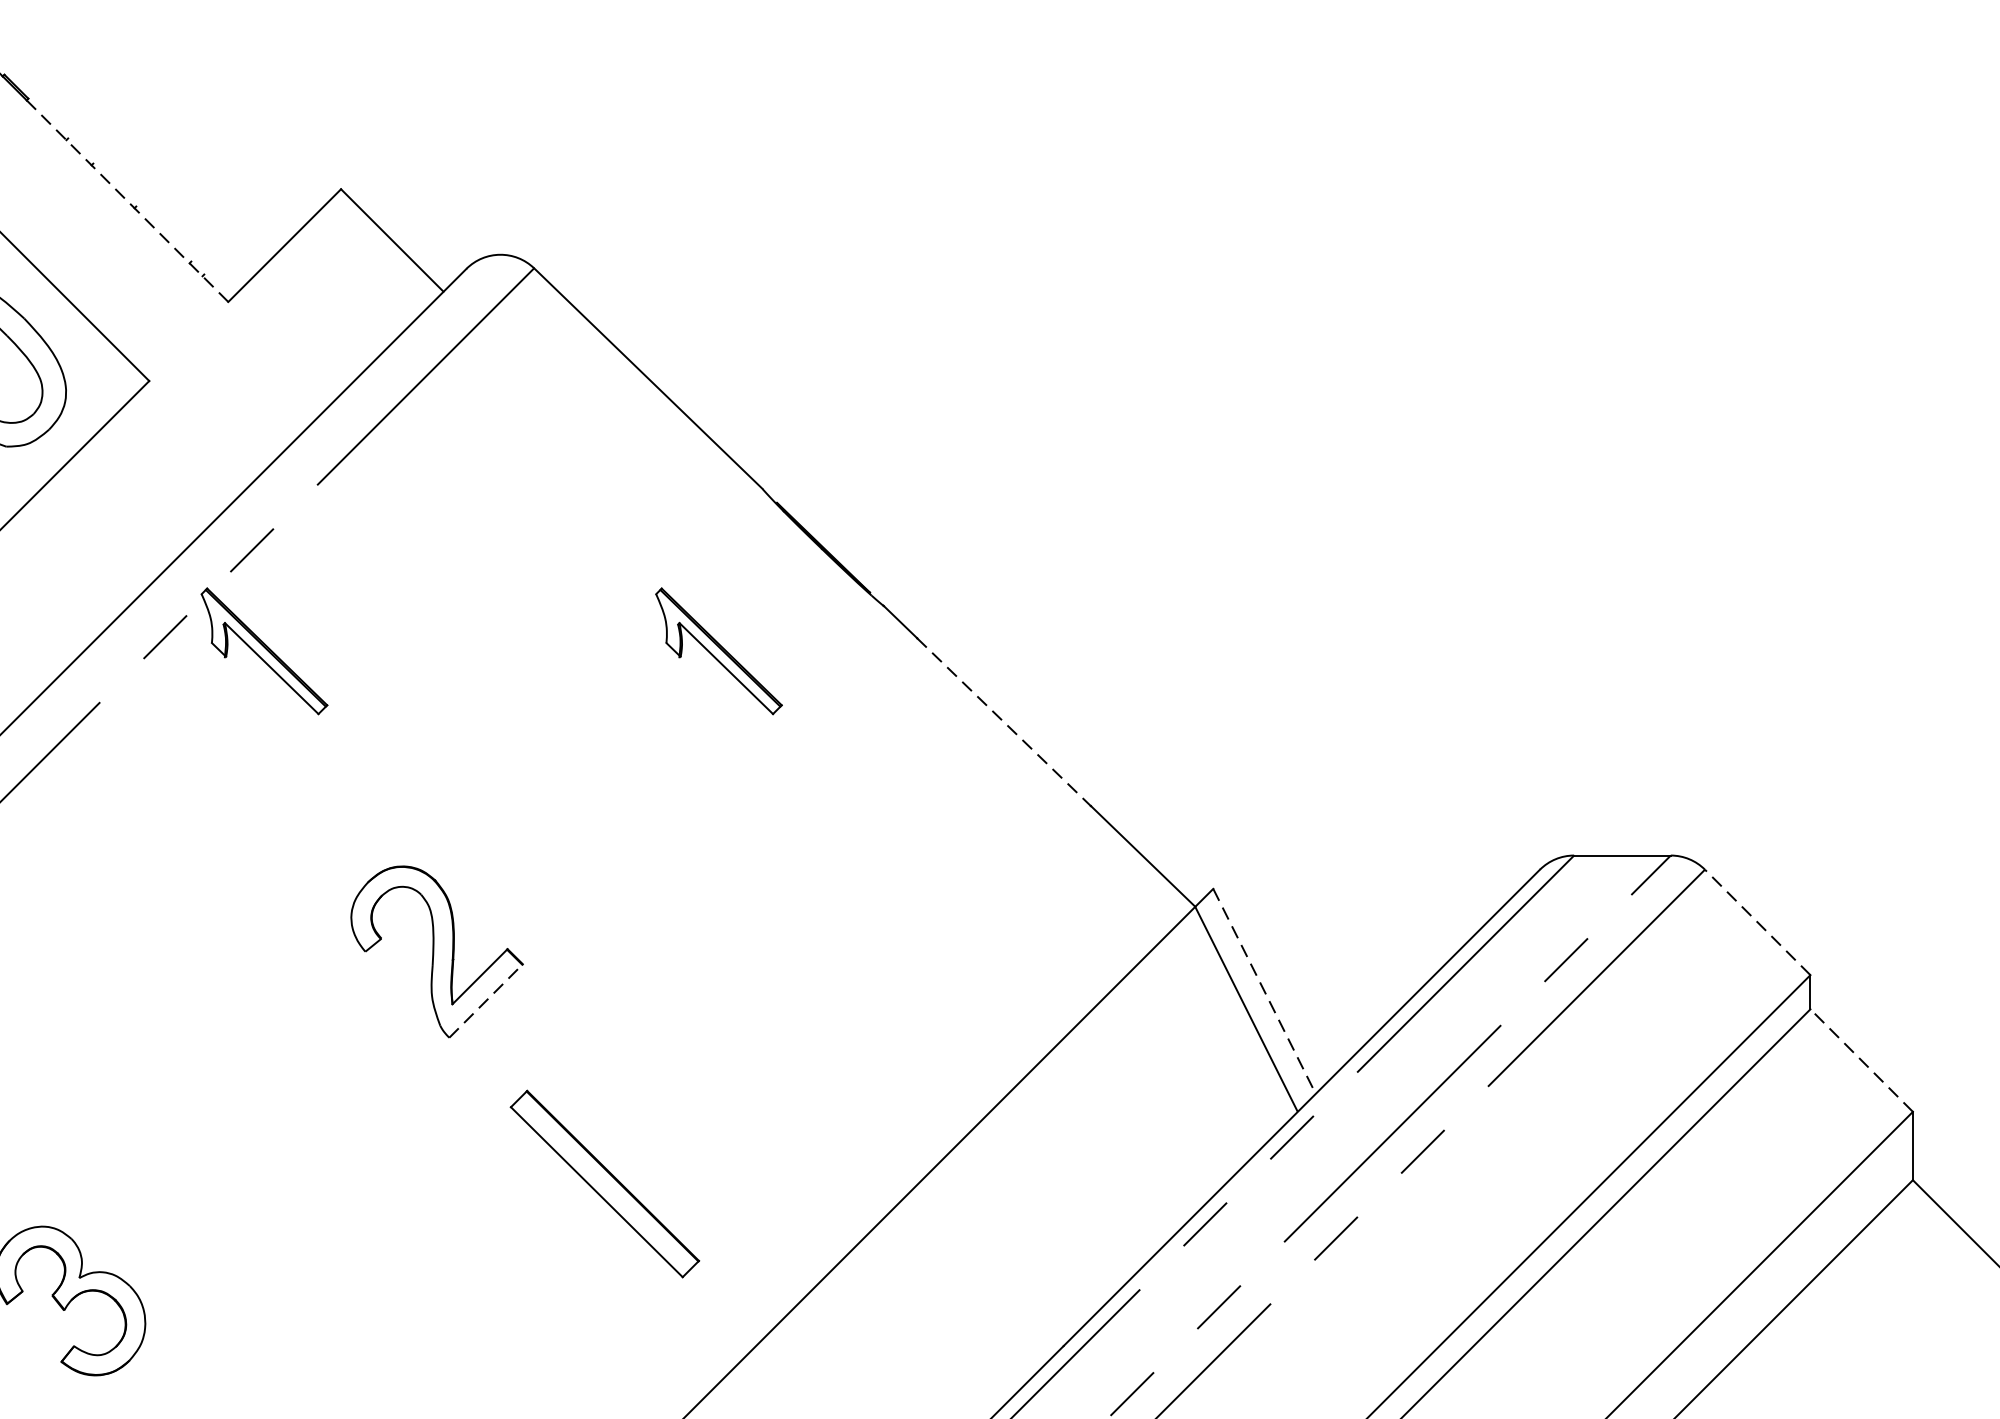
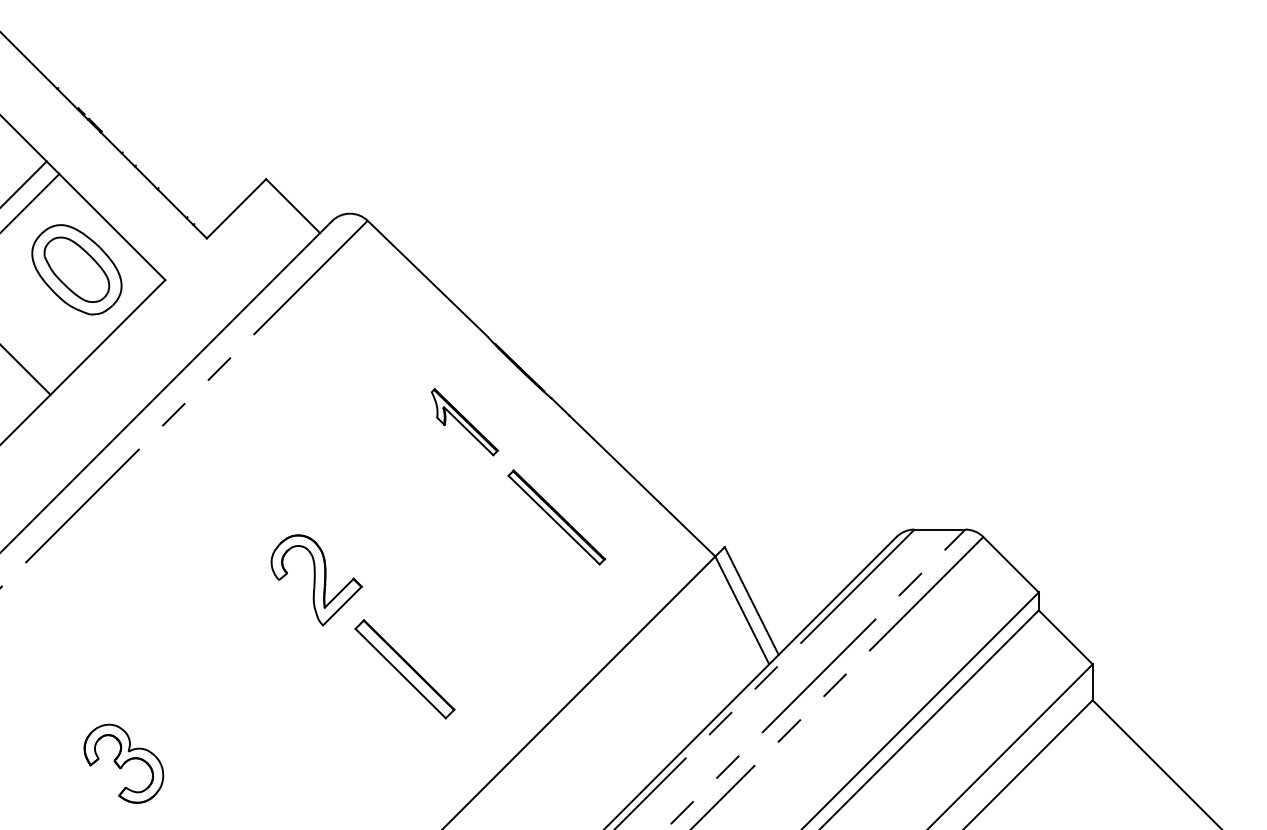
line: (126, 201) -> (153, 185), dashed -> solid
part: (263, 651) -> (225, 422), removed
line: (1003, 722) -> (614, 459), dashed -> solid
part: (893, 832) -> (556, 517), added
line: (1756, 921) -> (1010, 564), dashed -> solid
line: (1264, 992) -> (751, 601), dashed -> solid
line: (486, 999) -> (342, 605), dashed -> solid
line: (1861, 1060) -> (1065, 637), dashed -> solid
part: (604, 1184) -> (404, 669), moved

